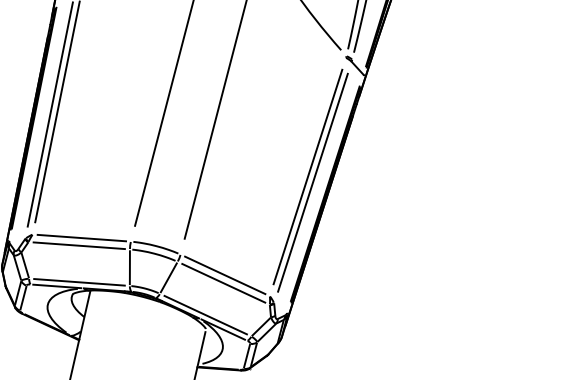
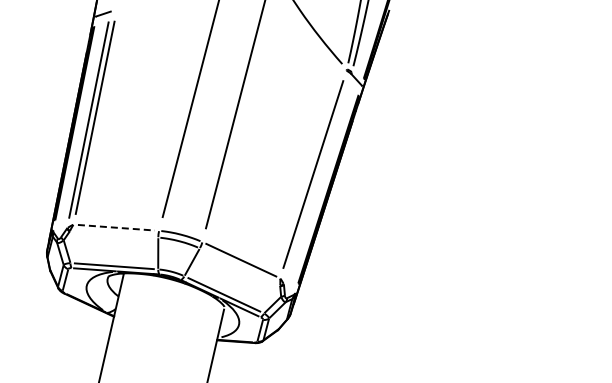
line: (312, 182) -> (317, 179), removed
line: (81, 237) -> (116, 227), solid -> dashed
line: (78, 245) -> (113, 234), removed
line: (223, 282) -> (239, 266), removed

